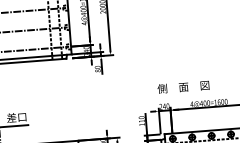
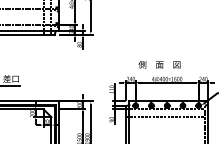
text: (183, 86) -> (159, 64), moved

